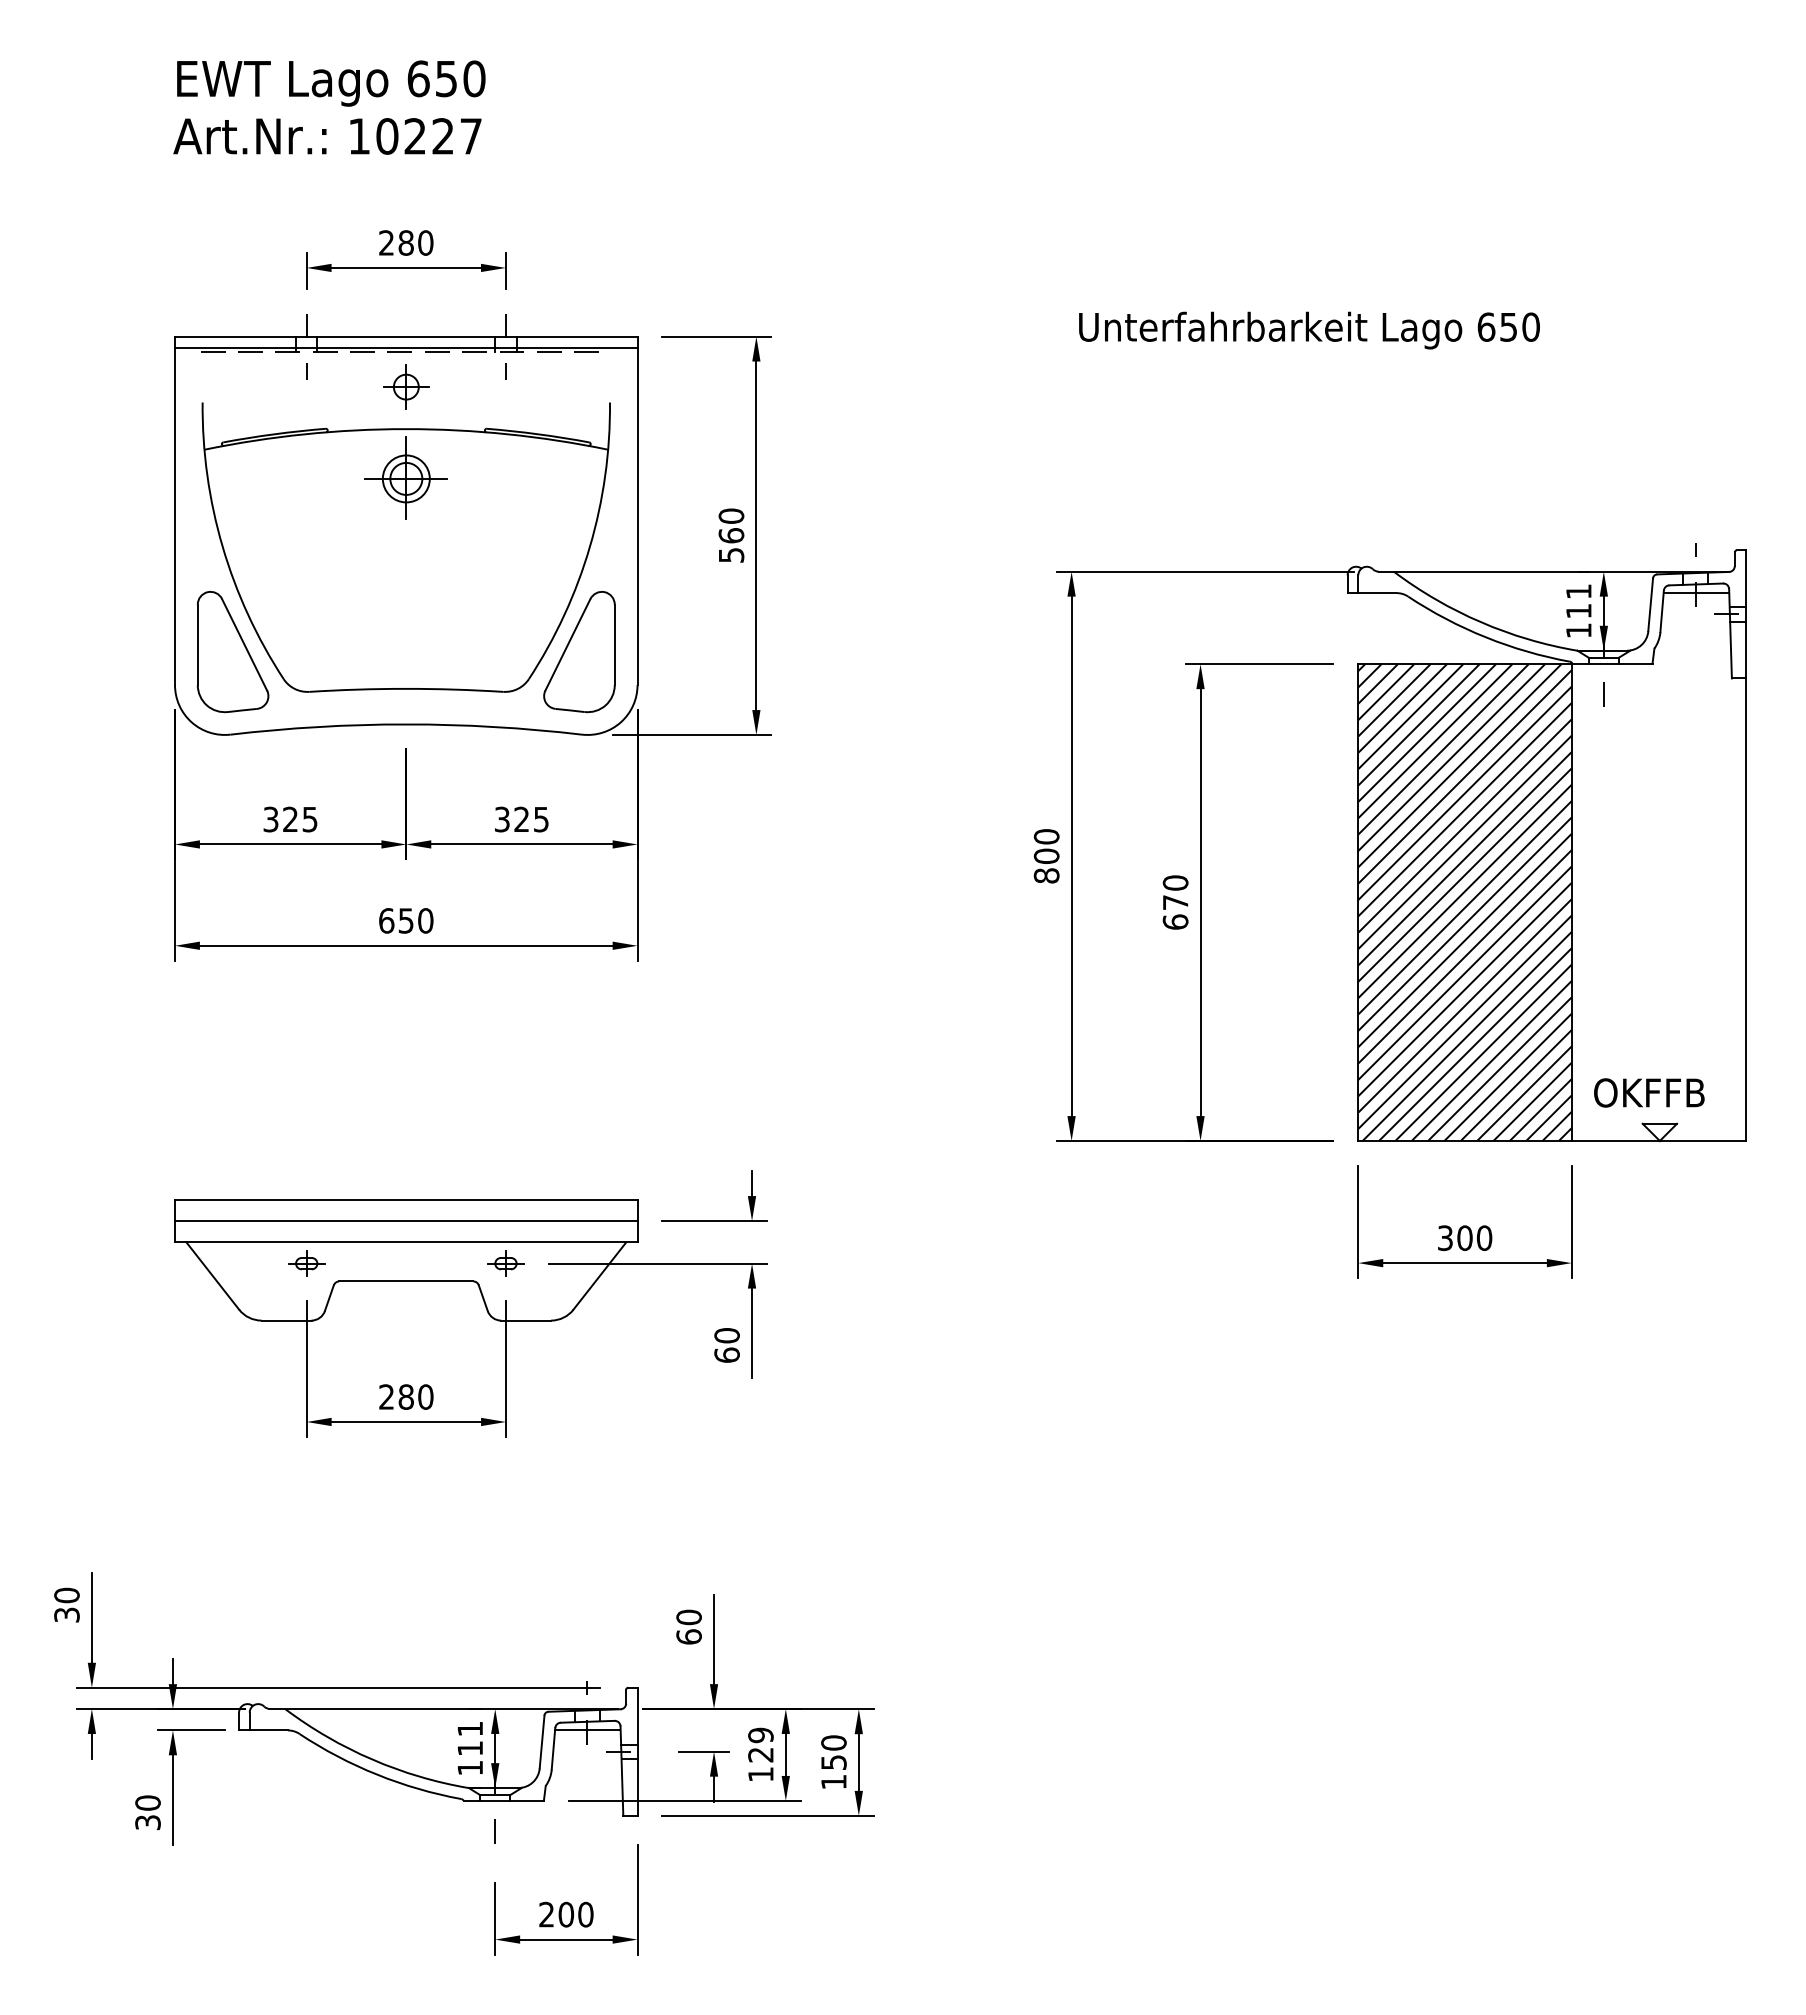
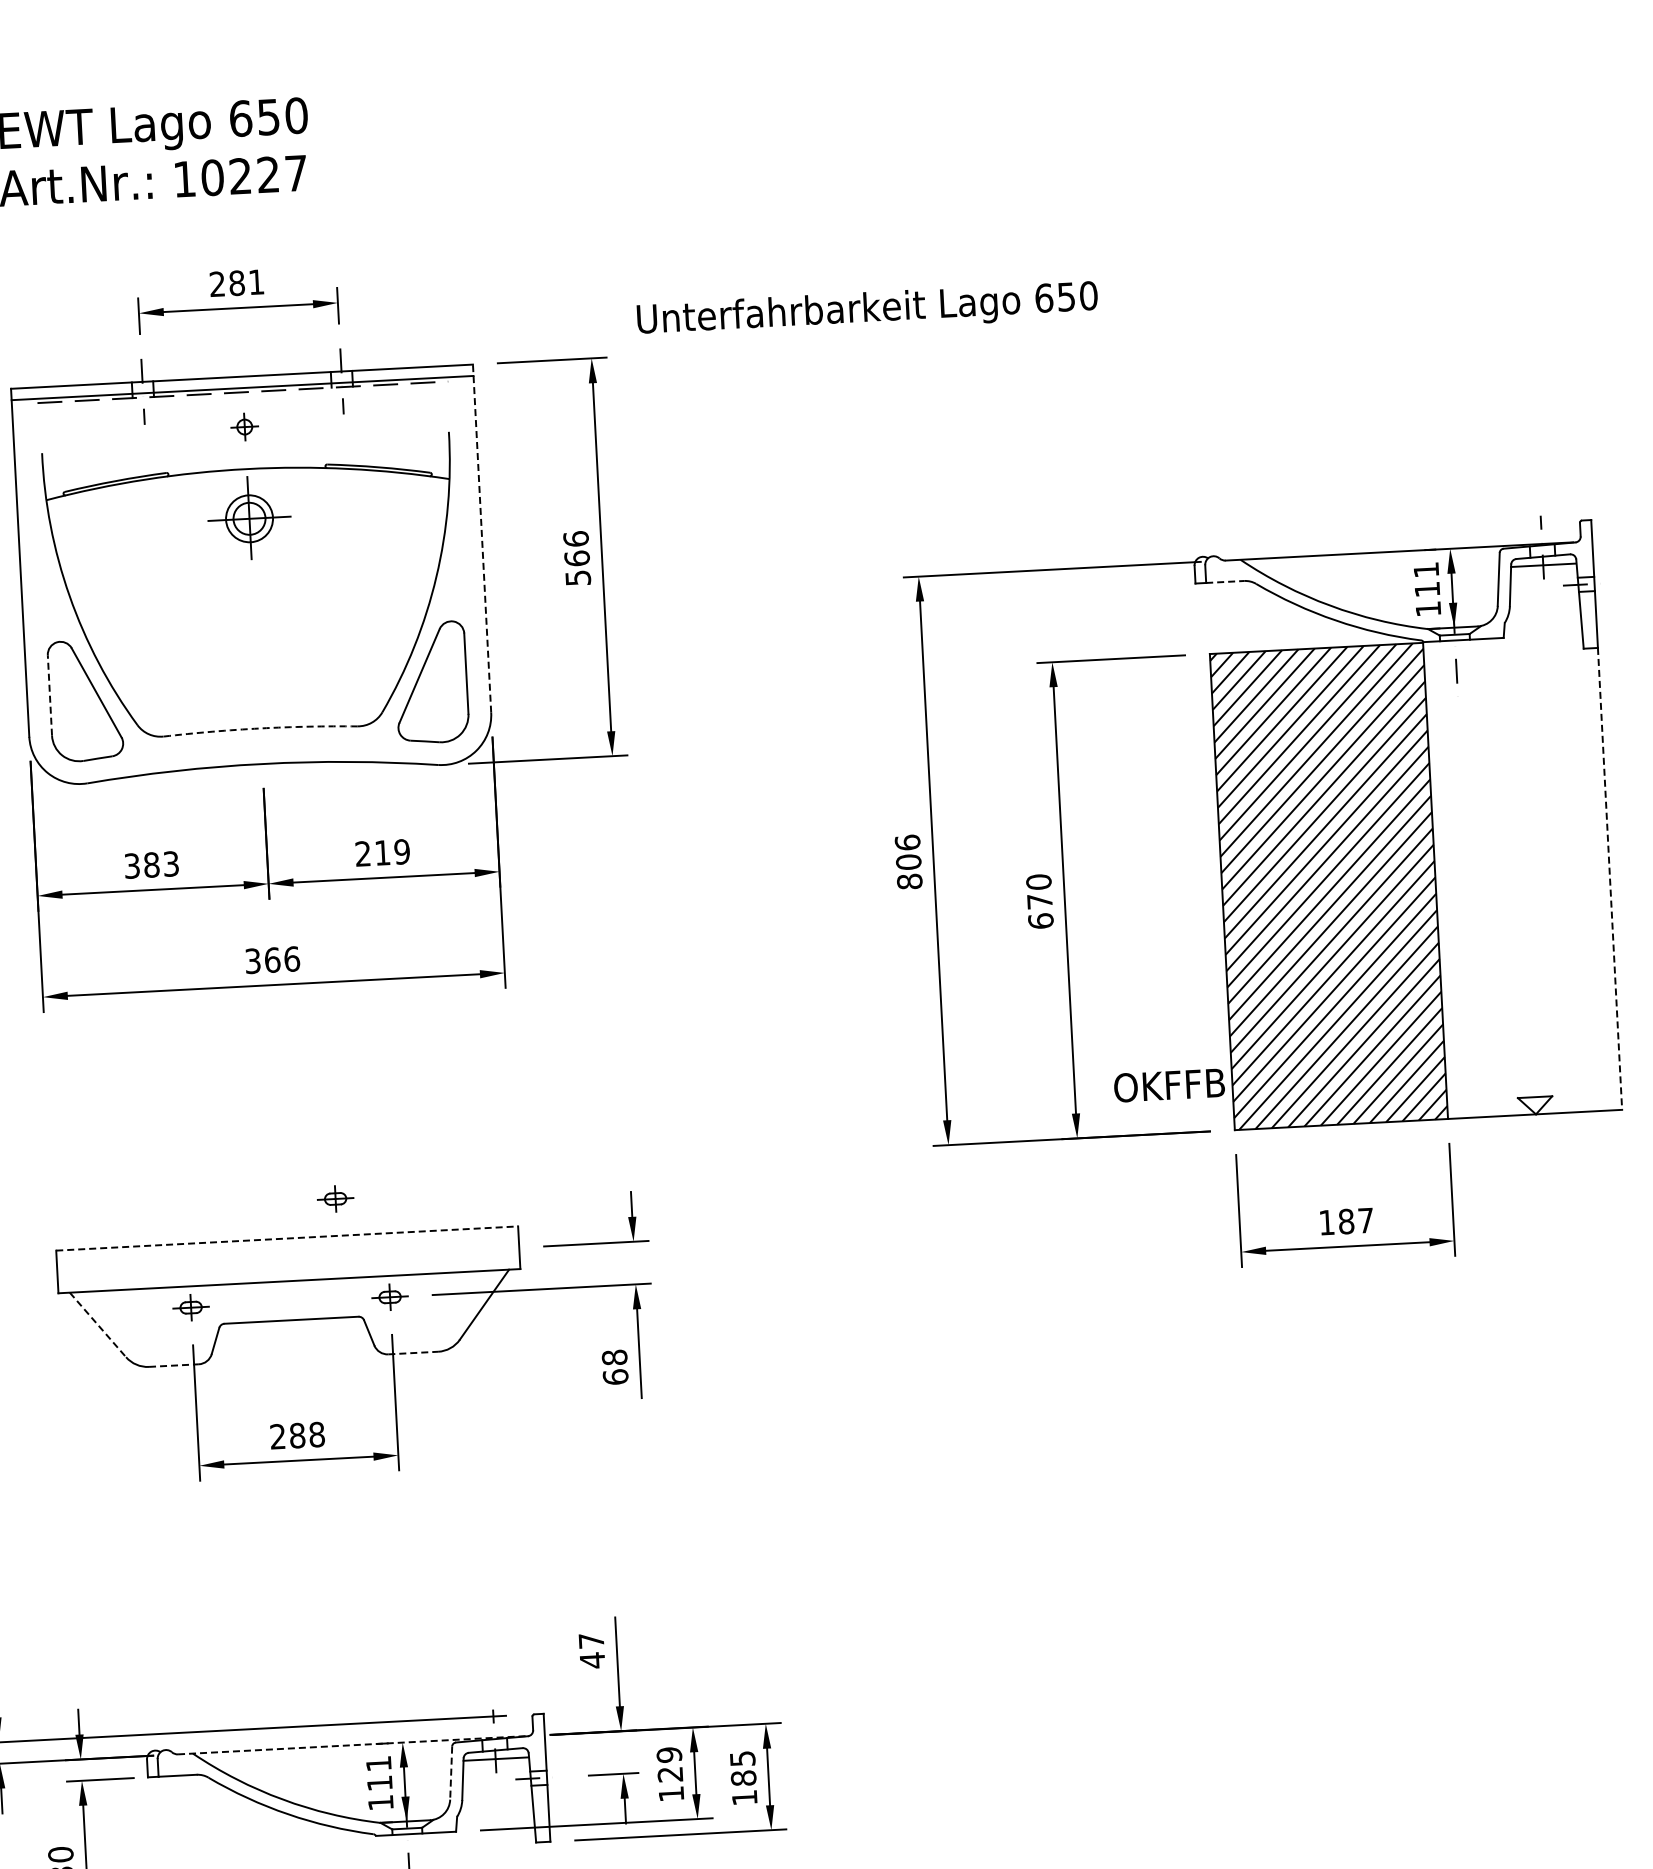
text: (425, 242) -> (256, 281), 280 -> 281
text: (1309, 330) -> (867, 310), moved
part: (406, 386) -> (244, 426), size x0.6
line: (637, 510) -> (482, 538), solid -> dashed
text: (731, 515) -> (576, 538), 560 -> 566
line: (1377, 593) -> (1225, 582), solid -> dashed
line: (197, 644) -> (49, 695), solid -> dashed
arc: (406, 688) -> (260, 728), solid -> dashed
text: (300, 819) -> (161, 864), 325 -> 383
text: (521, 819) -> (382, 852), 325 -> 219
text: (1046, 836) -> (907, 842), 800 -> 806
line: (1746, 910) -> (1610, 879), solid -> dashed
text: (406, 920) -> (272, 959), 650 -> 366
text: (1649, 1092) -> (1169, 1085), moved
part: (456, 1162) -> (335, 1198), added
line: (406, 1199) -> (287, 1238), solid -> dashed
line: (406, 1220) -> (288, 1259), removed
text: (1465, 1238) -> (1346, 1221), 300 -> 187
line: (212, 1276) -> (97, 1325), solid -> dashed
line: (286, 1320) -> (173, 1365), solid -> dashed
line: (526, 1320) -> (413, 1352), solid -> dashed
text: (726, 1335) -> (614, 1357), 60 -> 68
text: (425, 1396) -> (316, 1434), 280 -> 288
text: (688, 1627) -> (591, 1651), 60 -> 47
line: (444, 1709) -> (352, 1745), solid -> dashed
line: (542, 1742) -> (451, 1773), solid -> dashed
text: (833, 1752) -> (742, 1768), 150 -> 185

